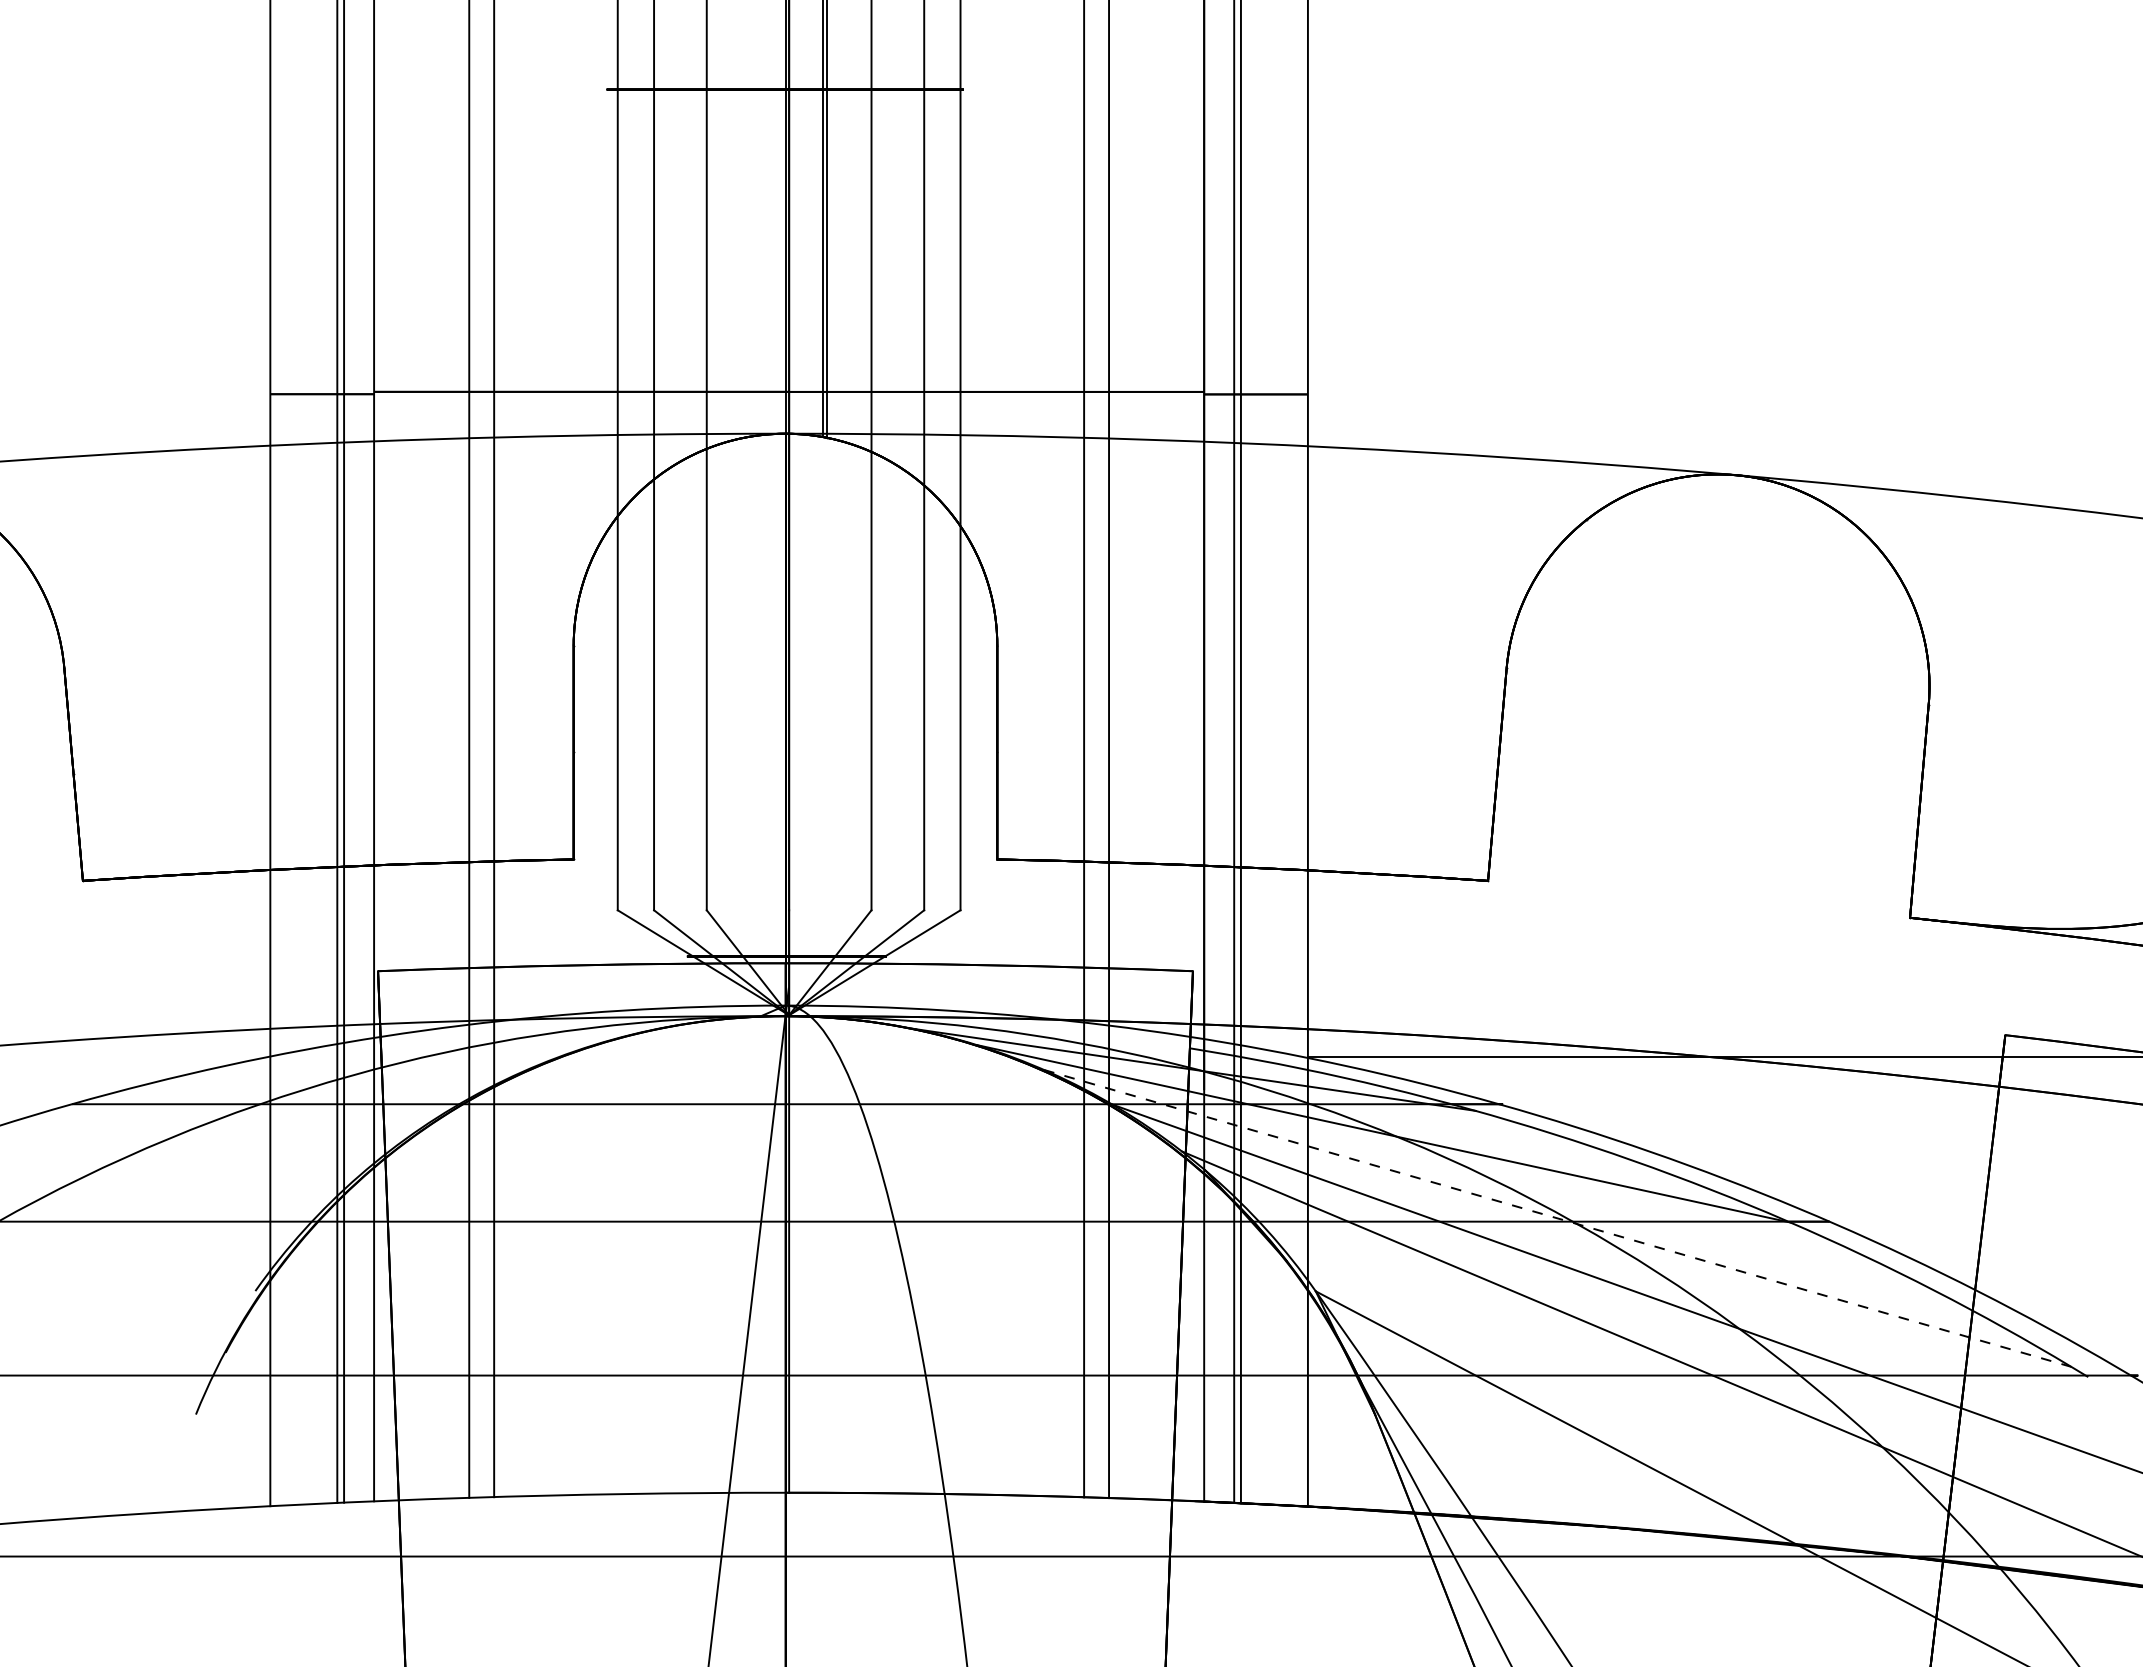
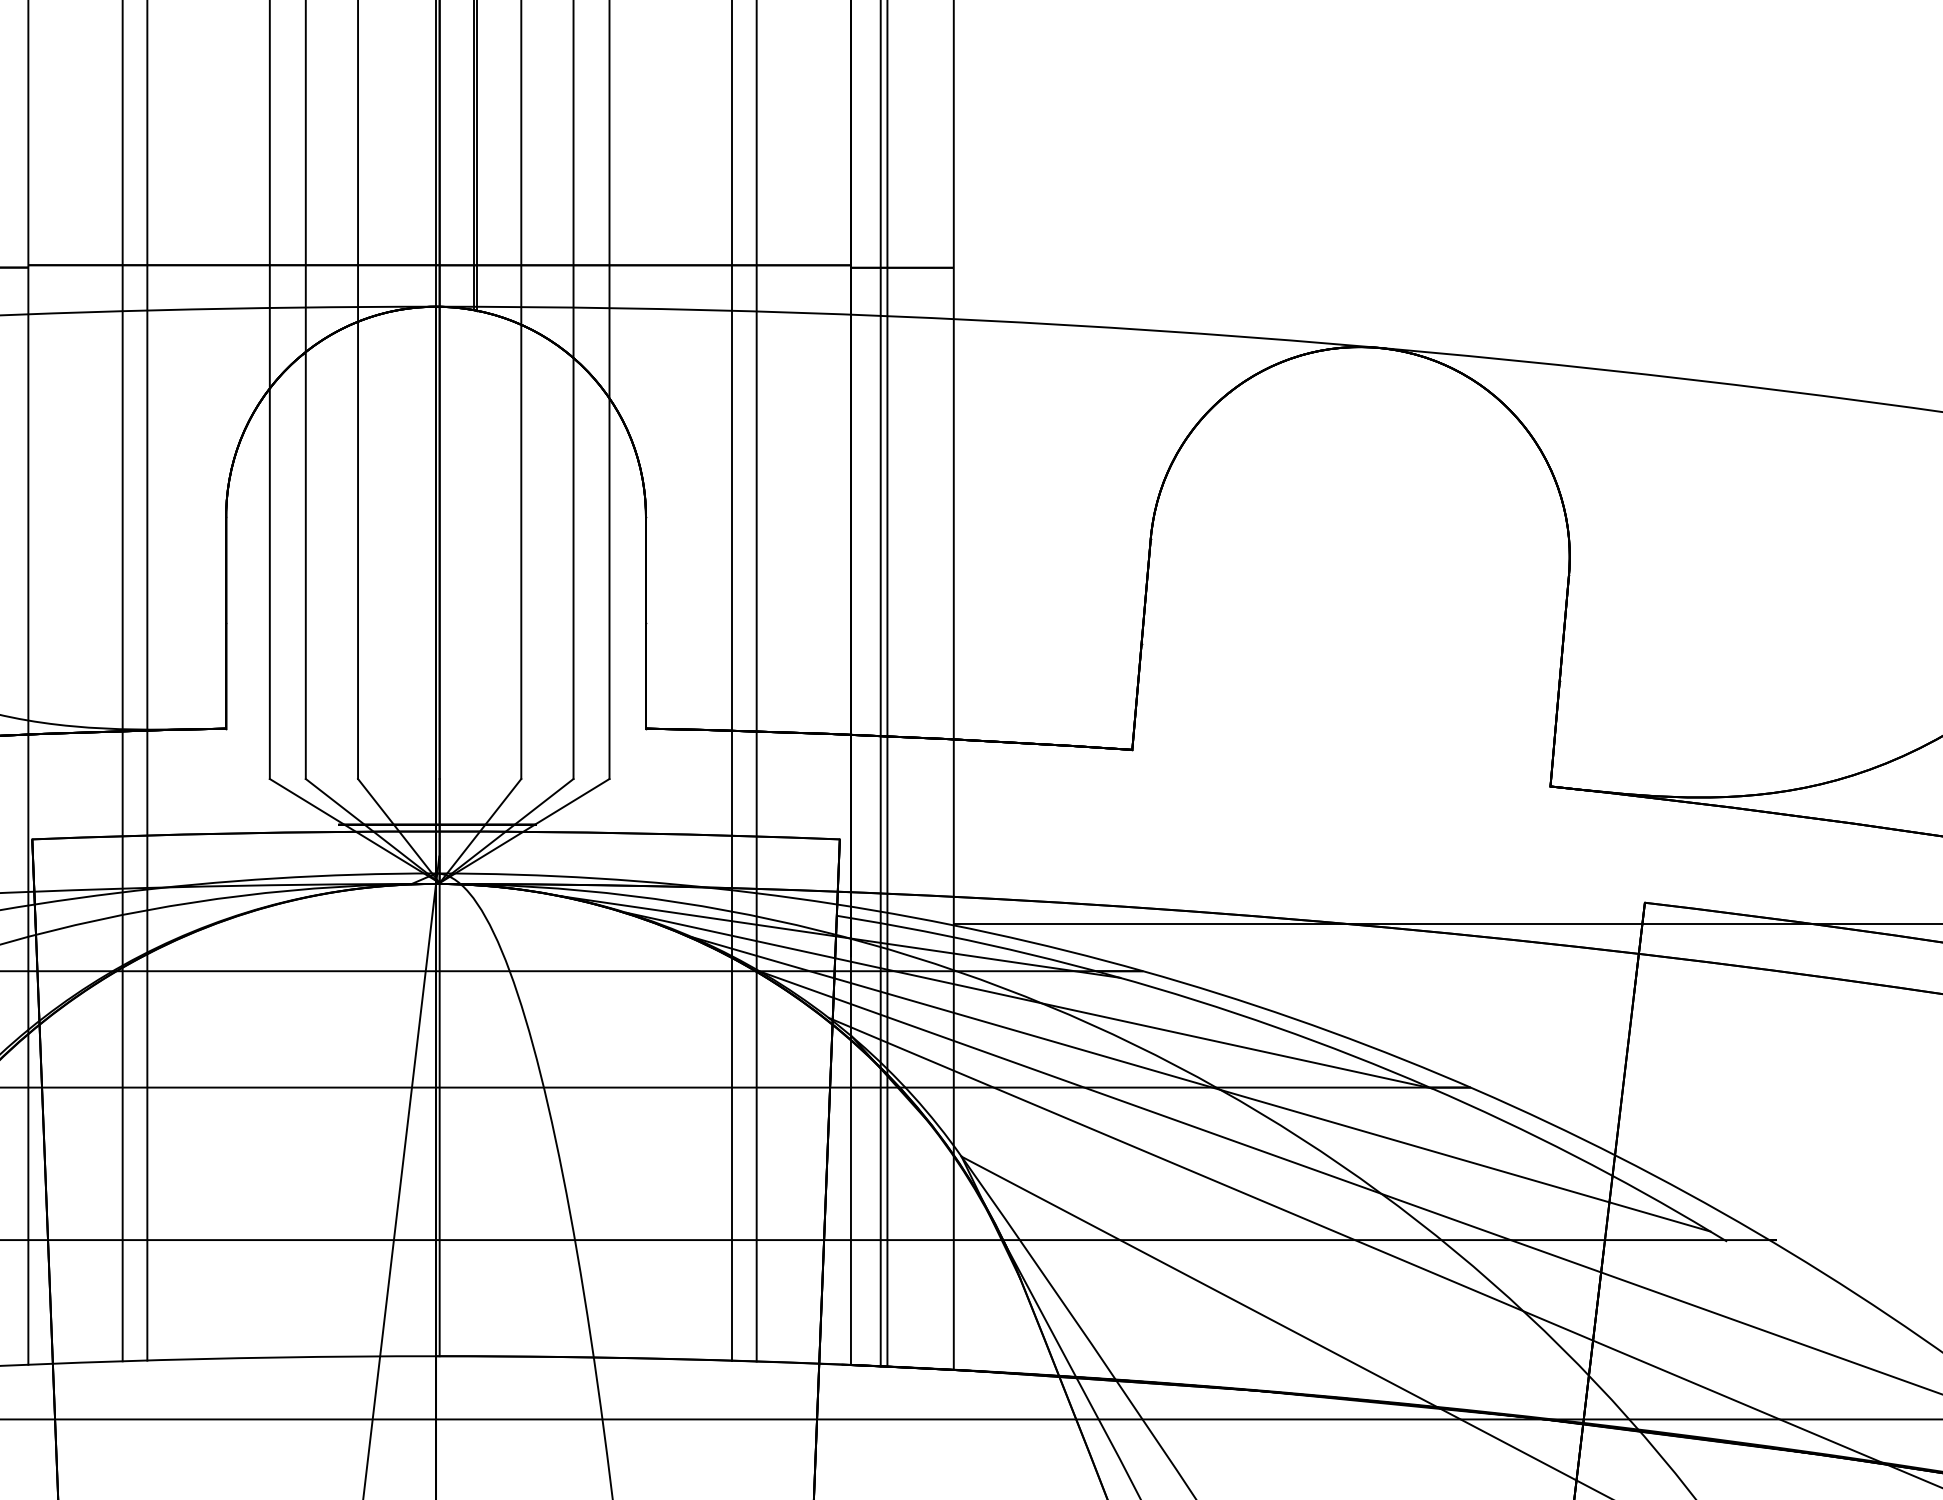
line: (1557, 1218) -> (1201, 1084), dashed -> solid

